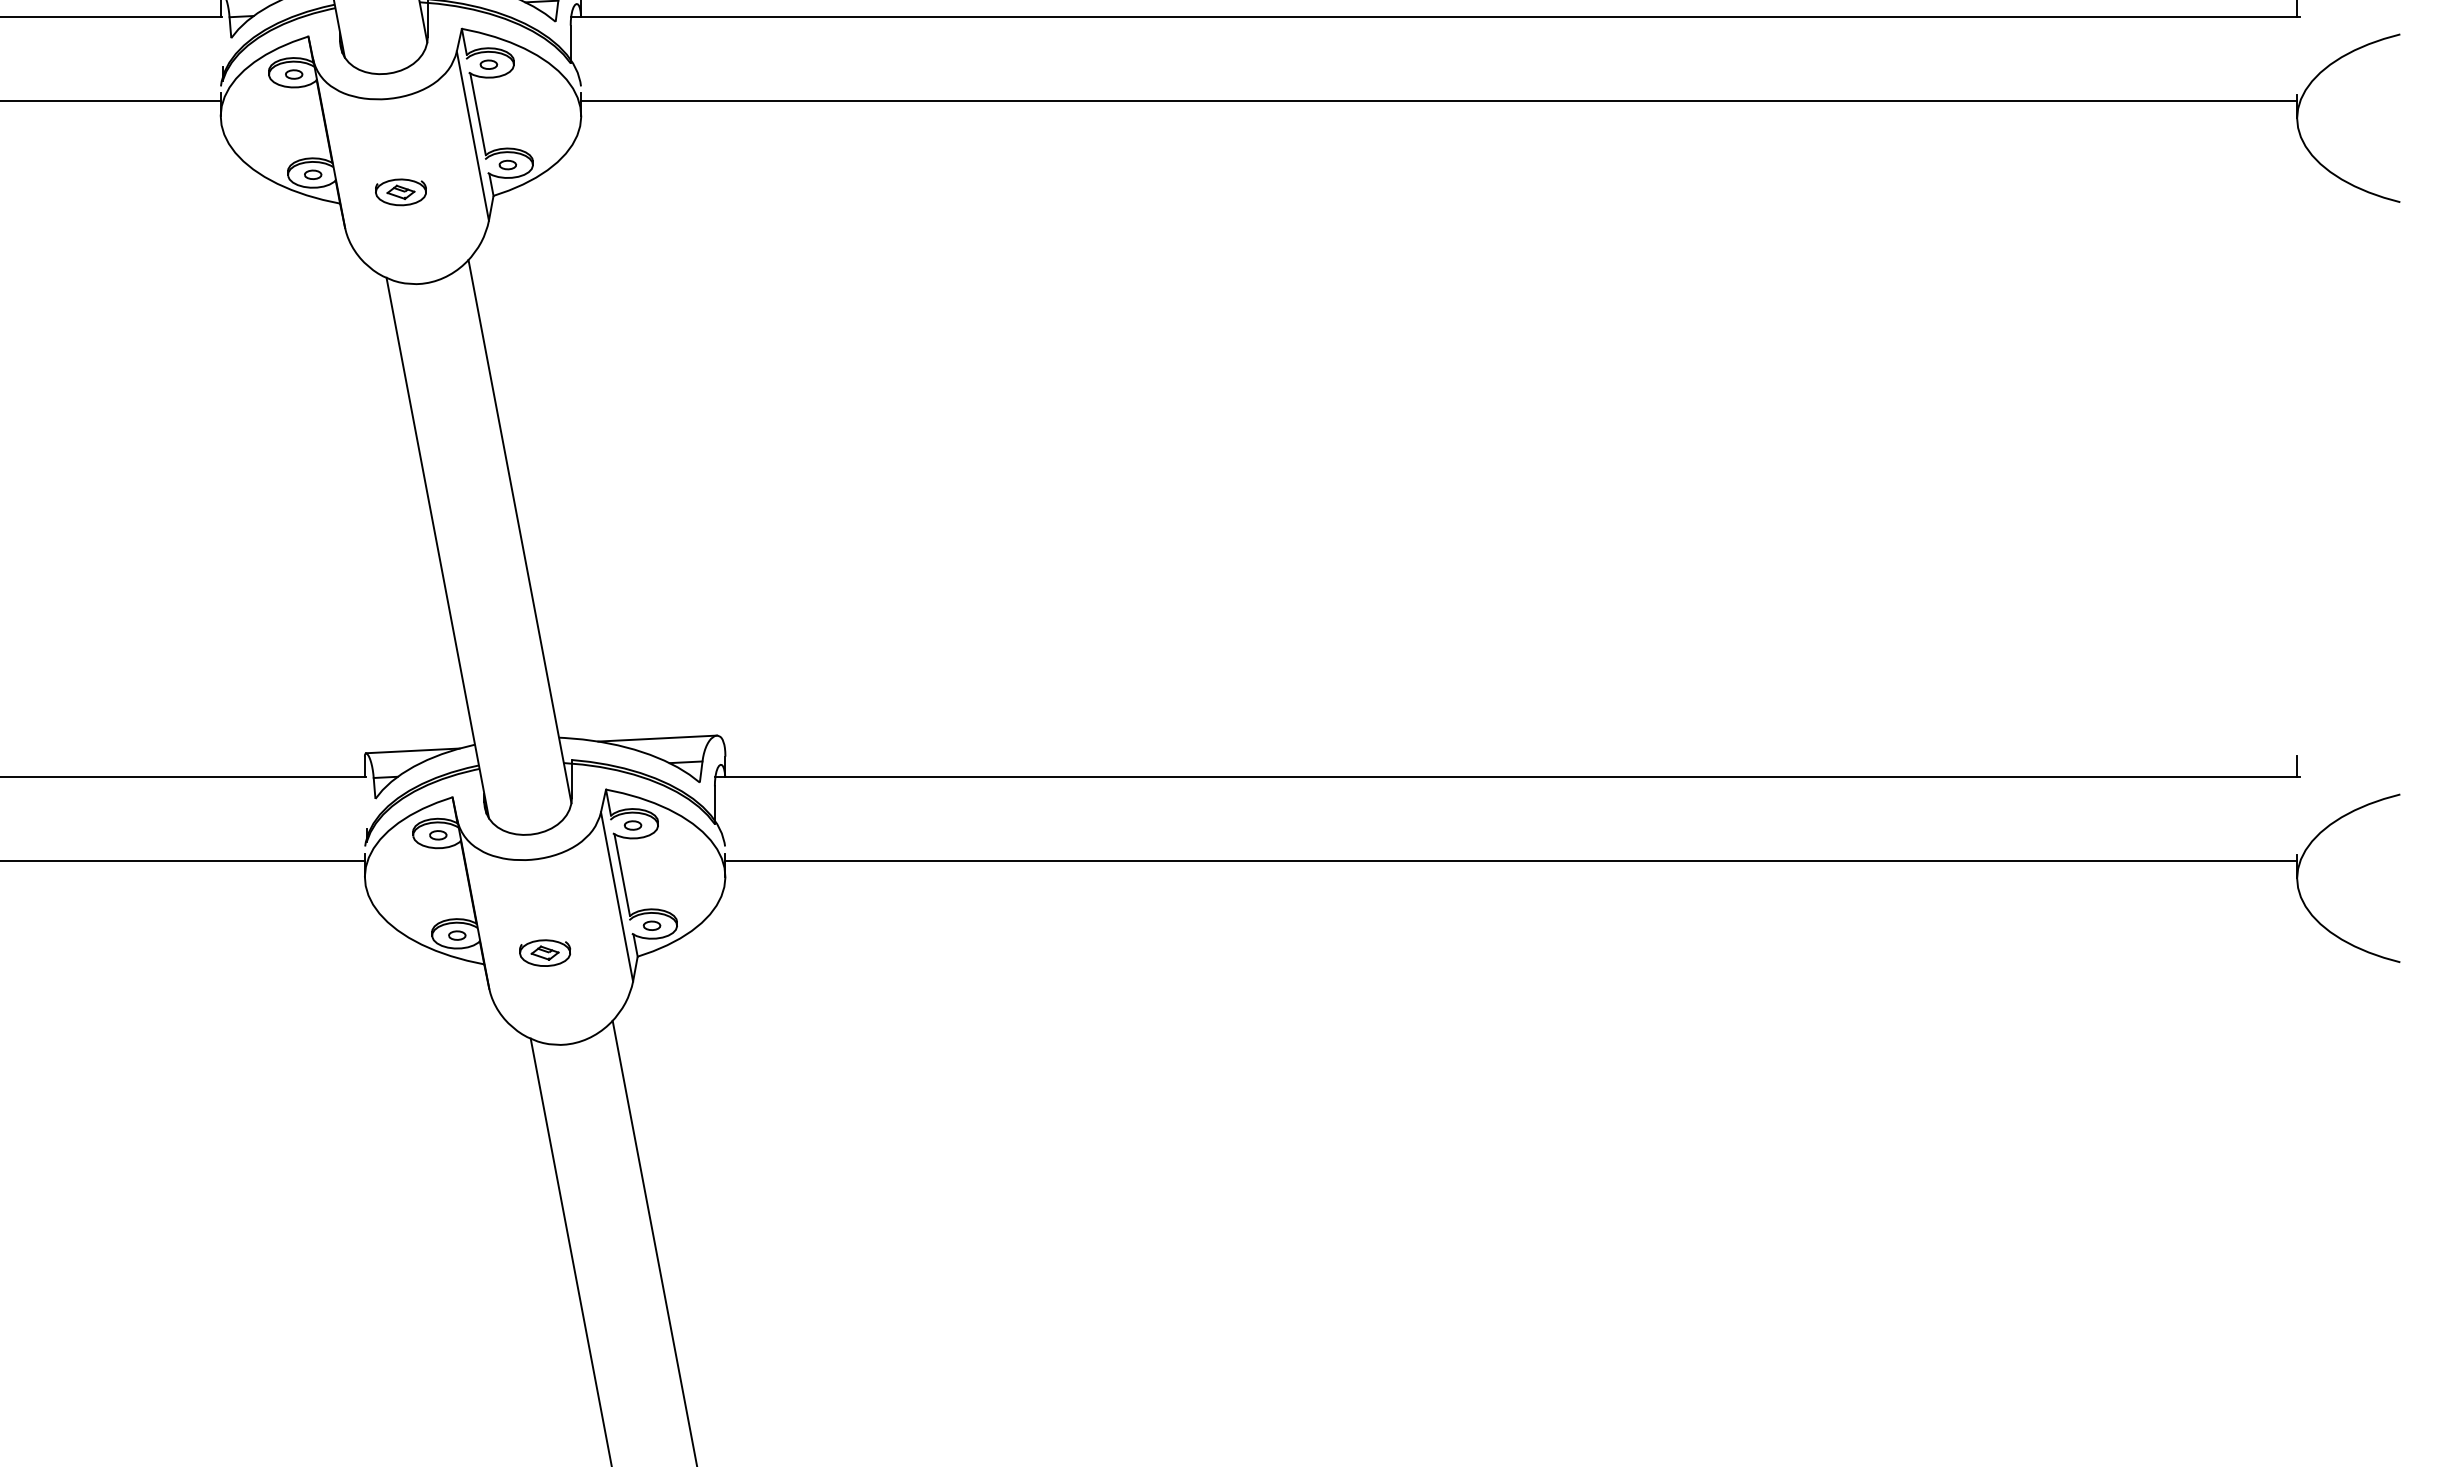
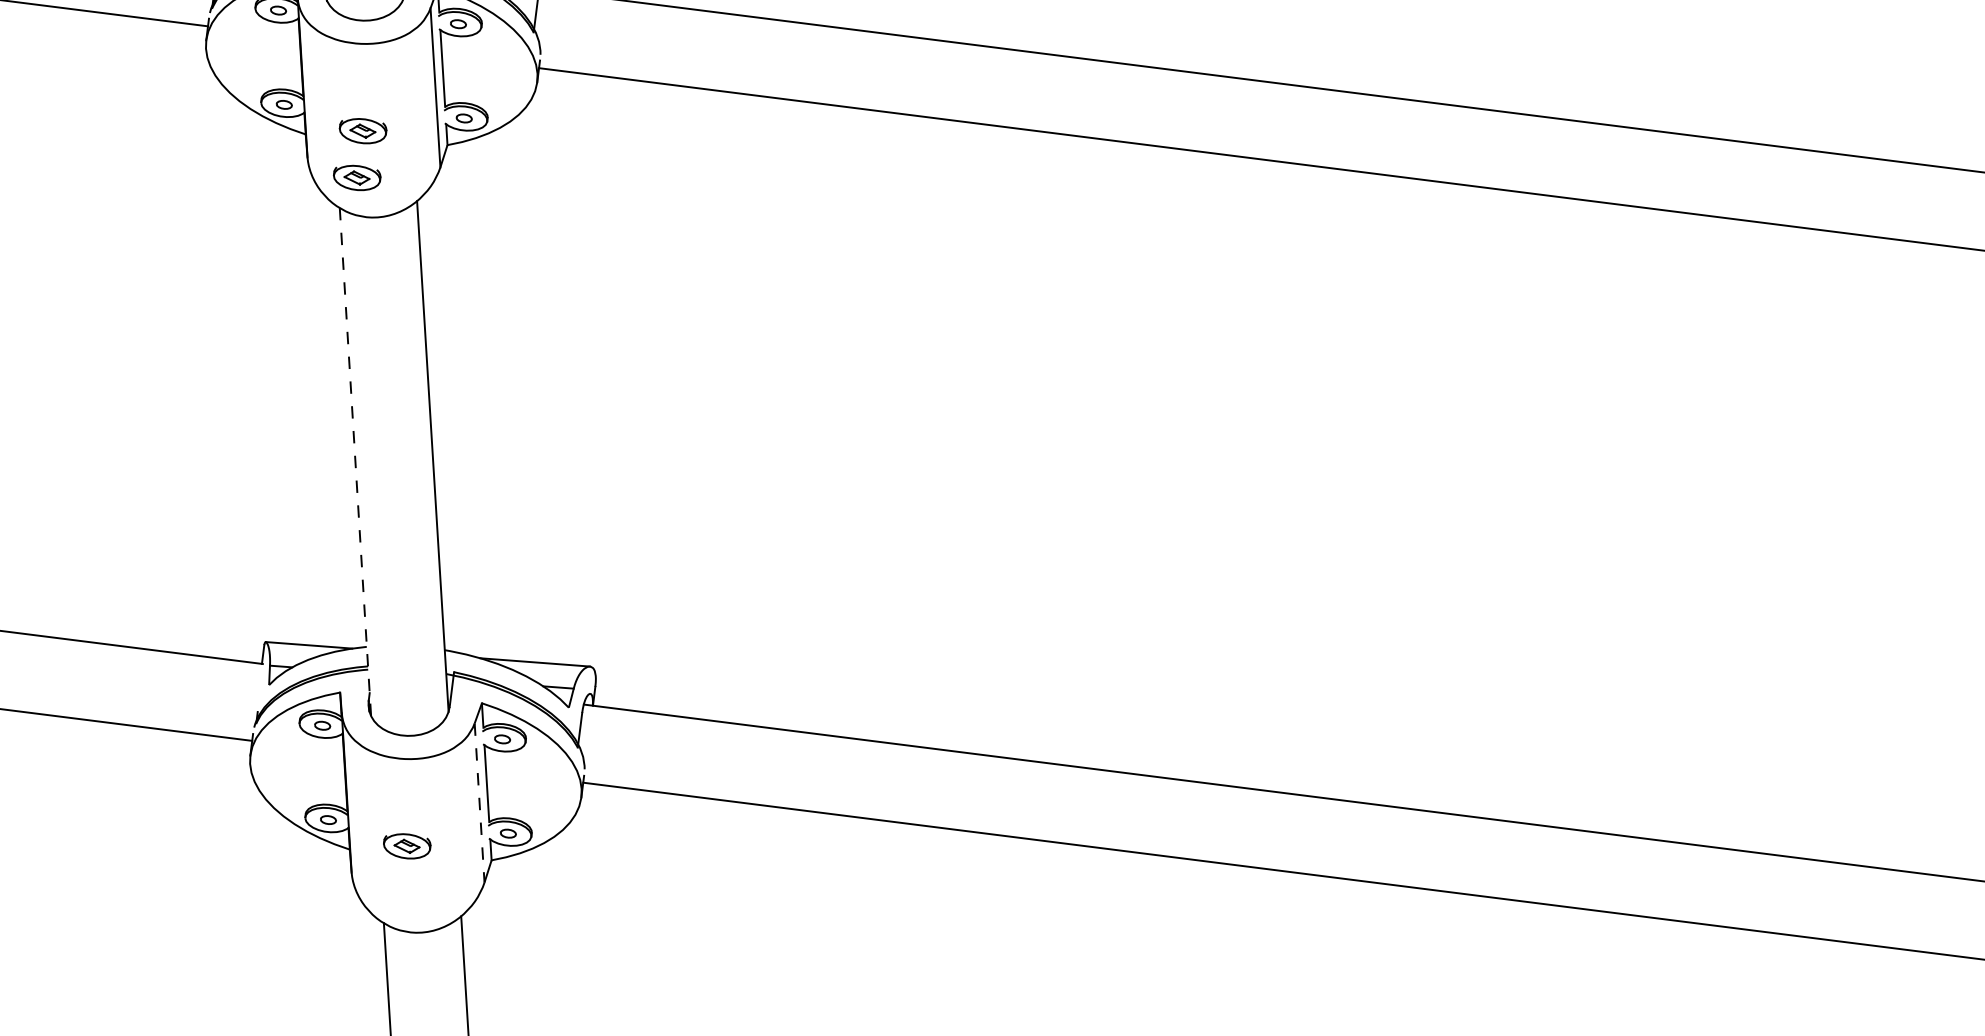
part: (400, 243) -> (356, 178), added
line: (437, 548) -> (355, 462), solid -> dashed
line: (617, 897) -> (479, 803), solid -> dashed

